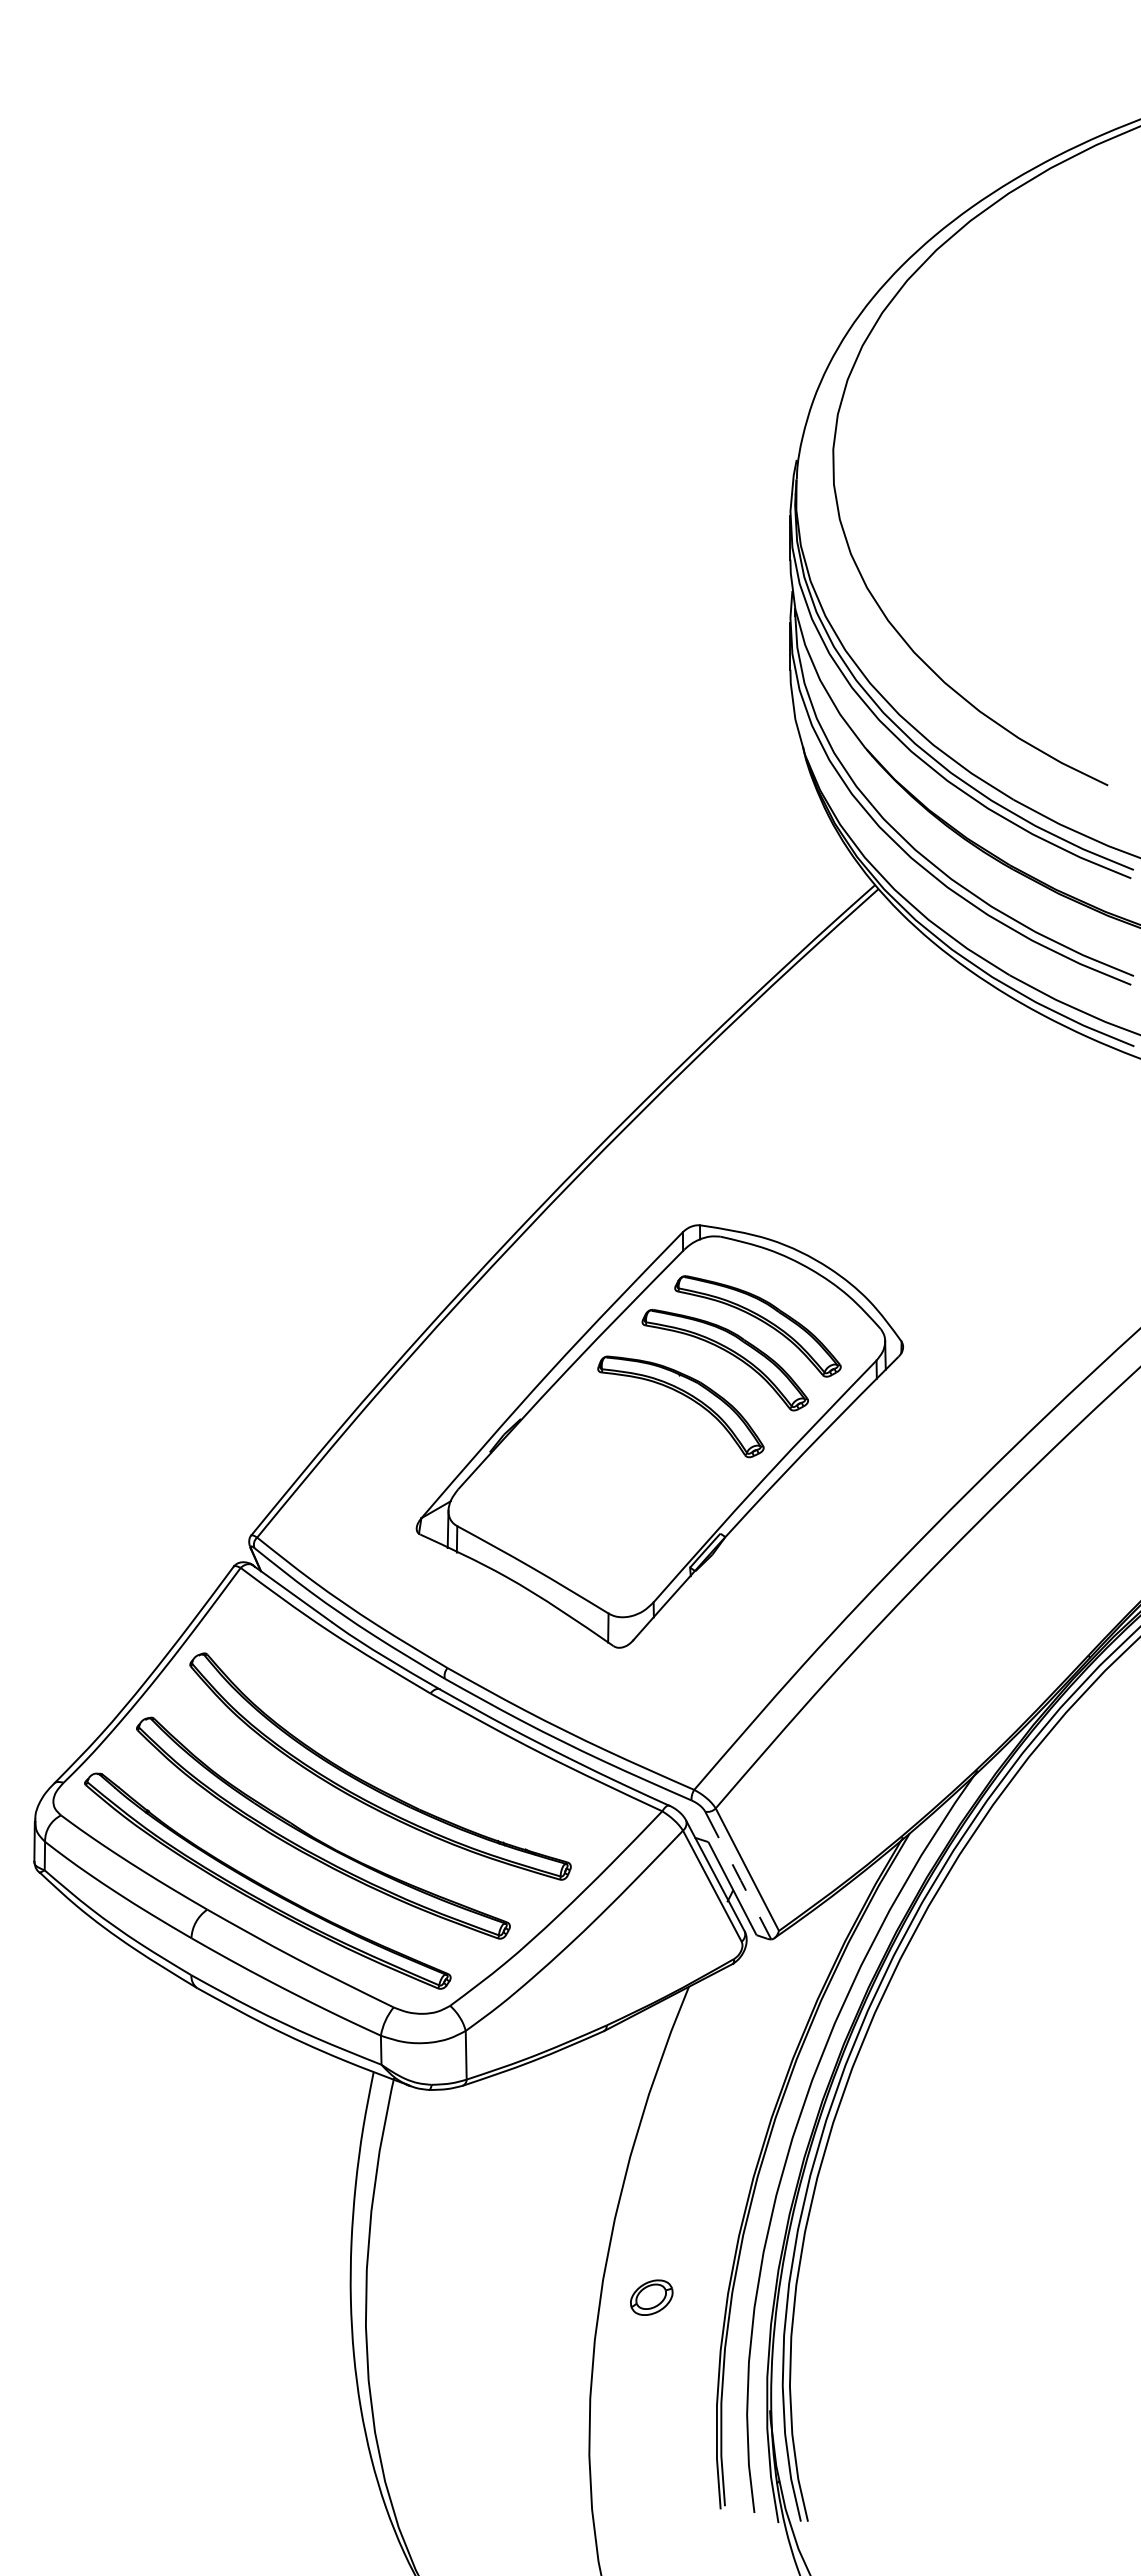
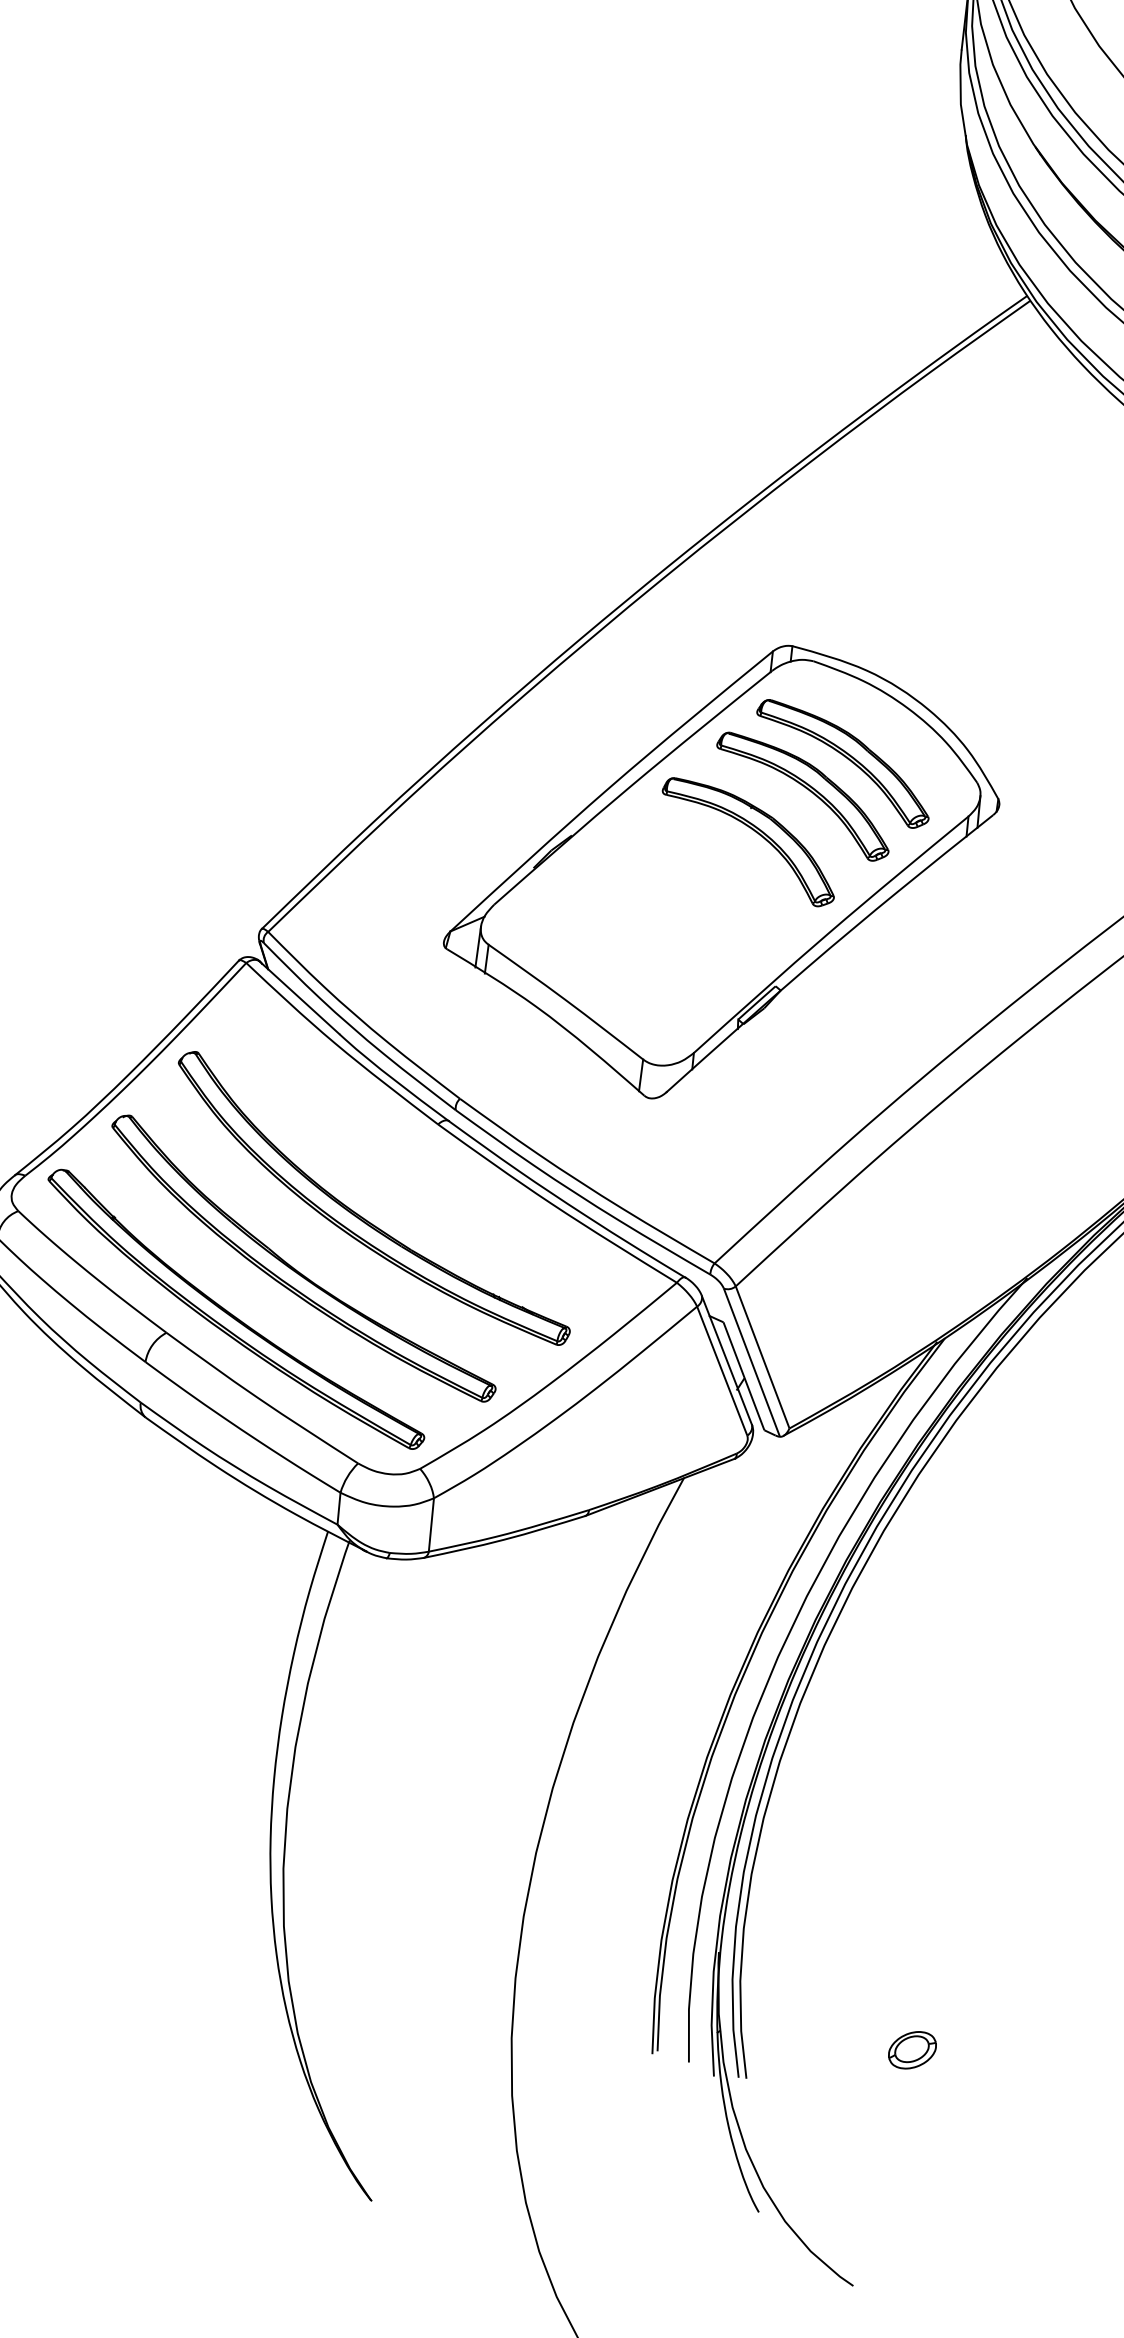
line: (738, 1876) -> (752, 1363), dashed -> solid
part: (651, 2297) -> (912, 2050), moved

